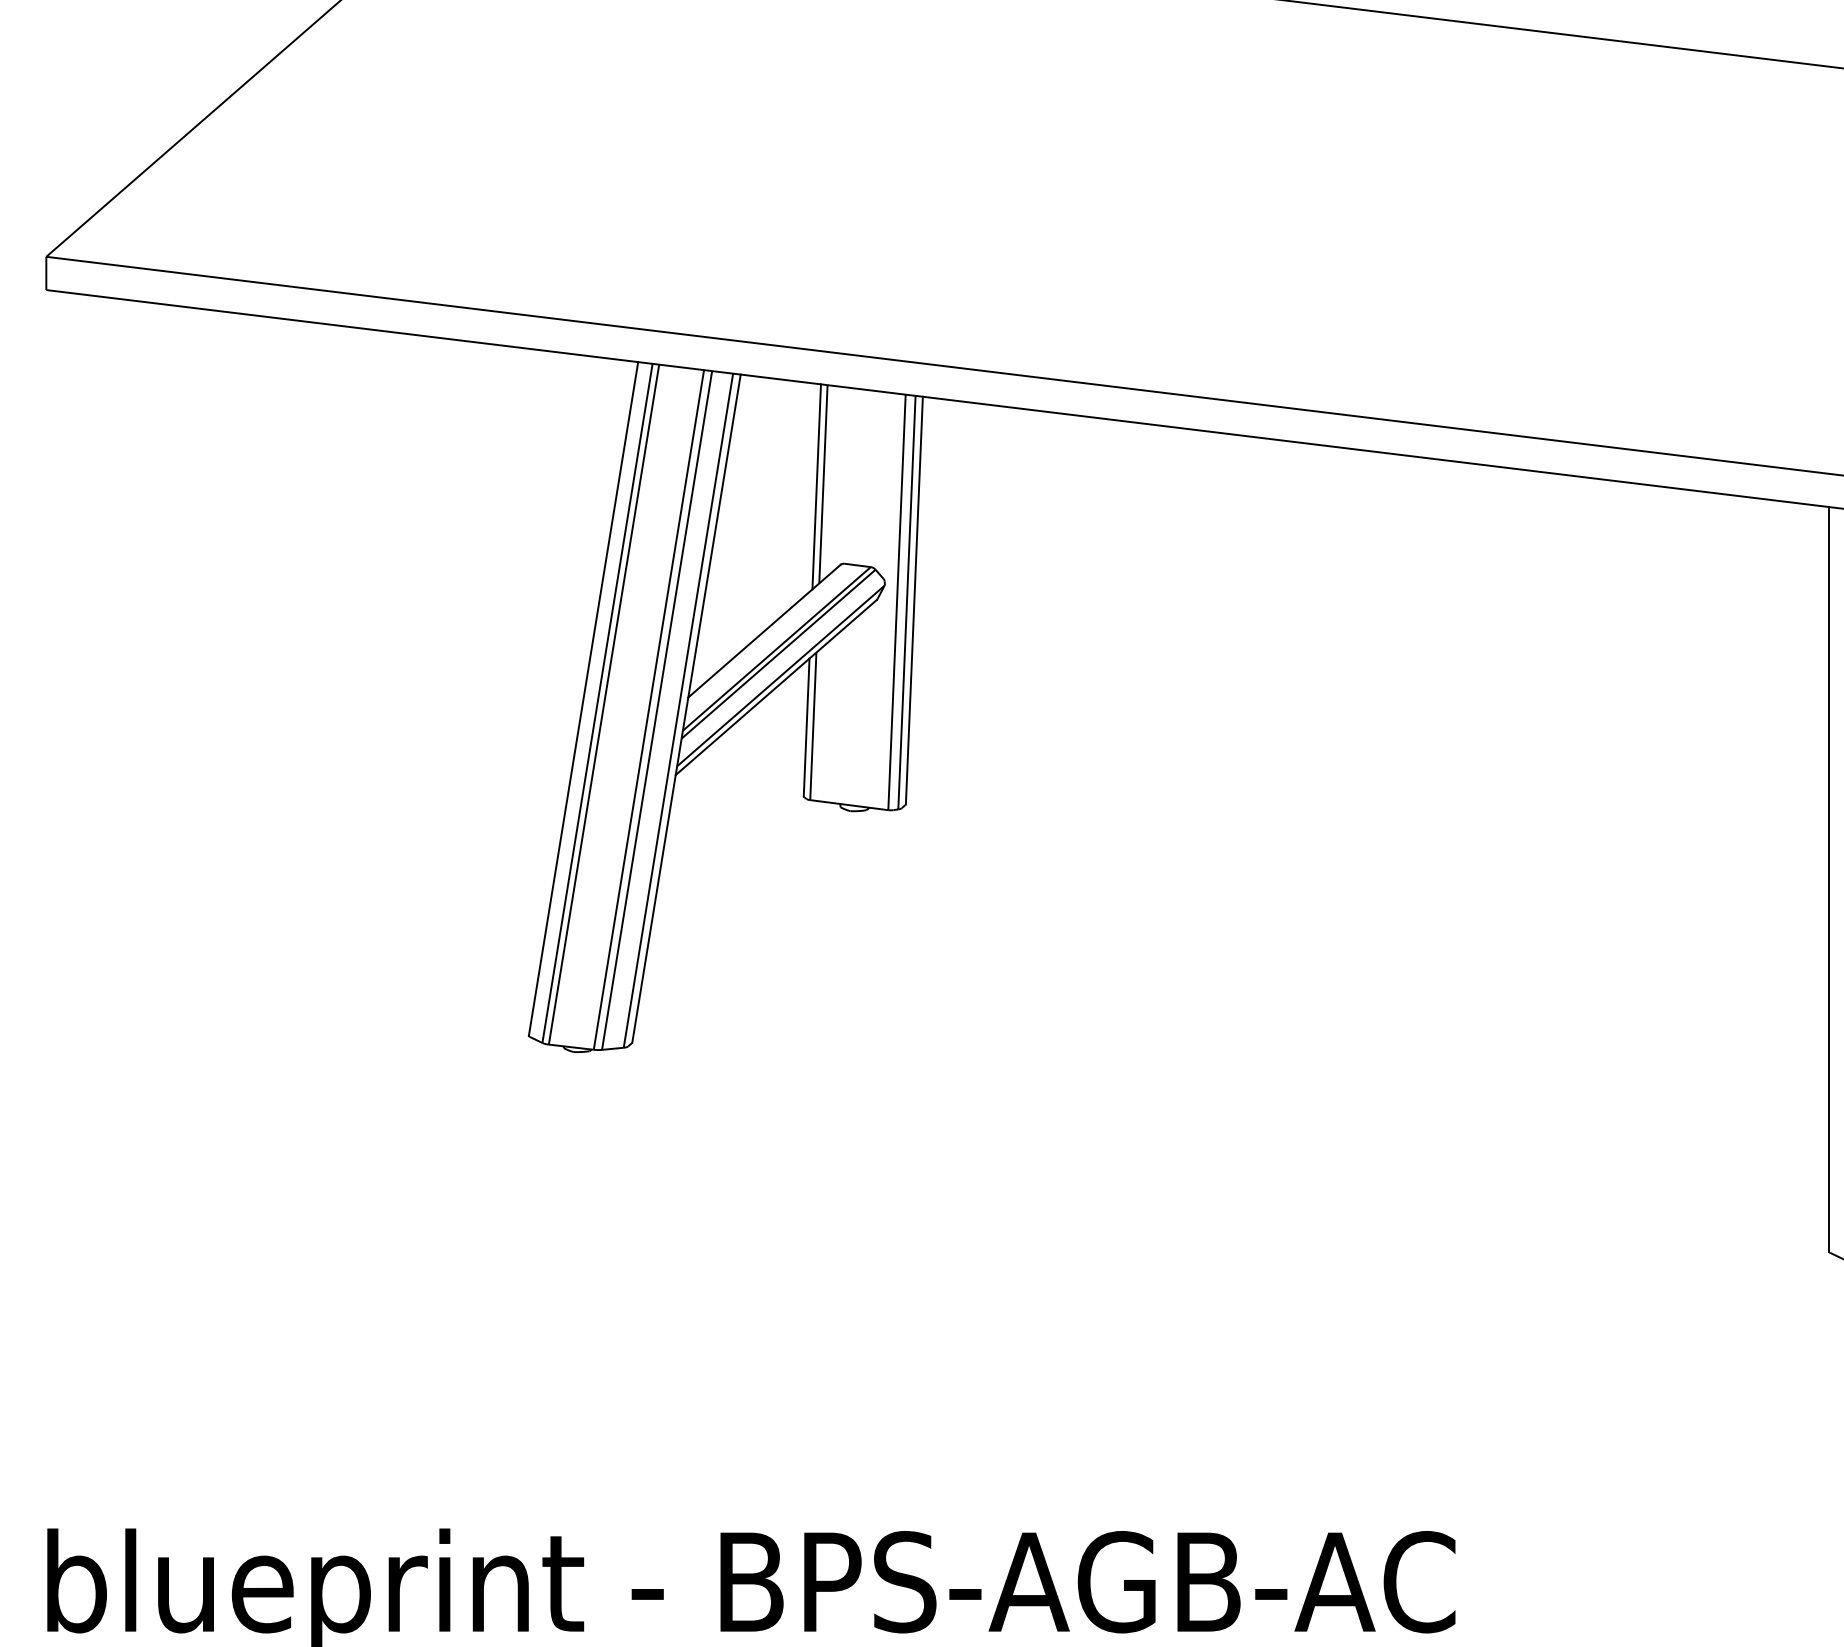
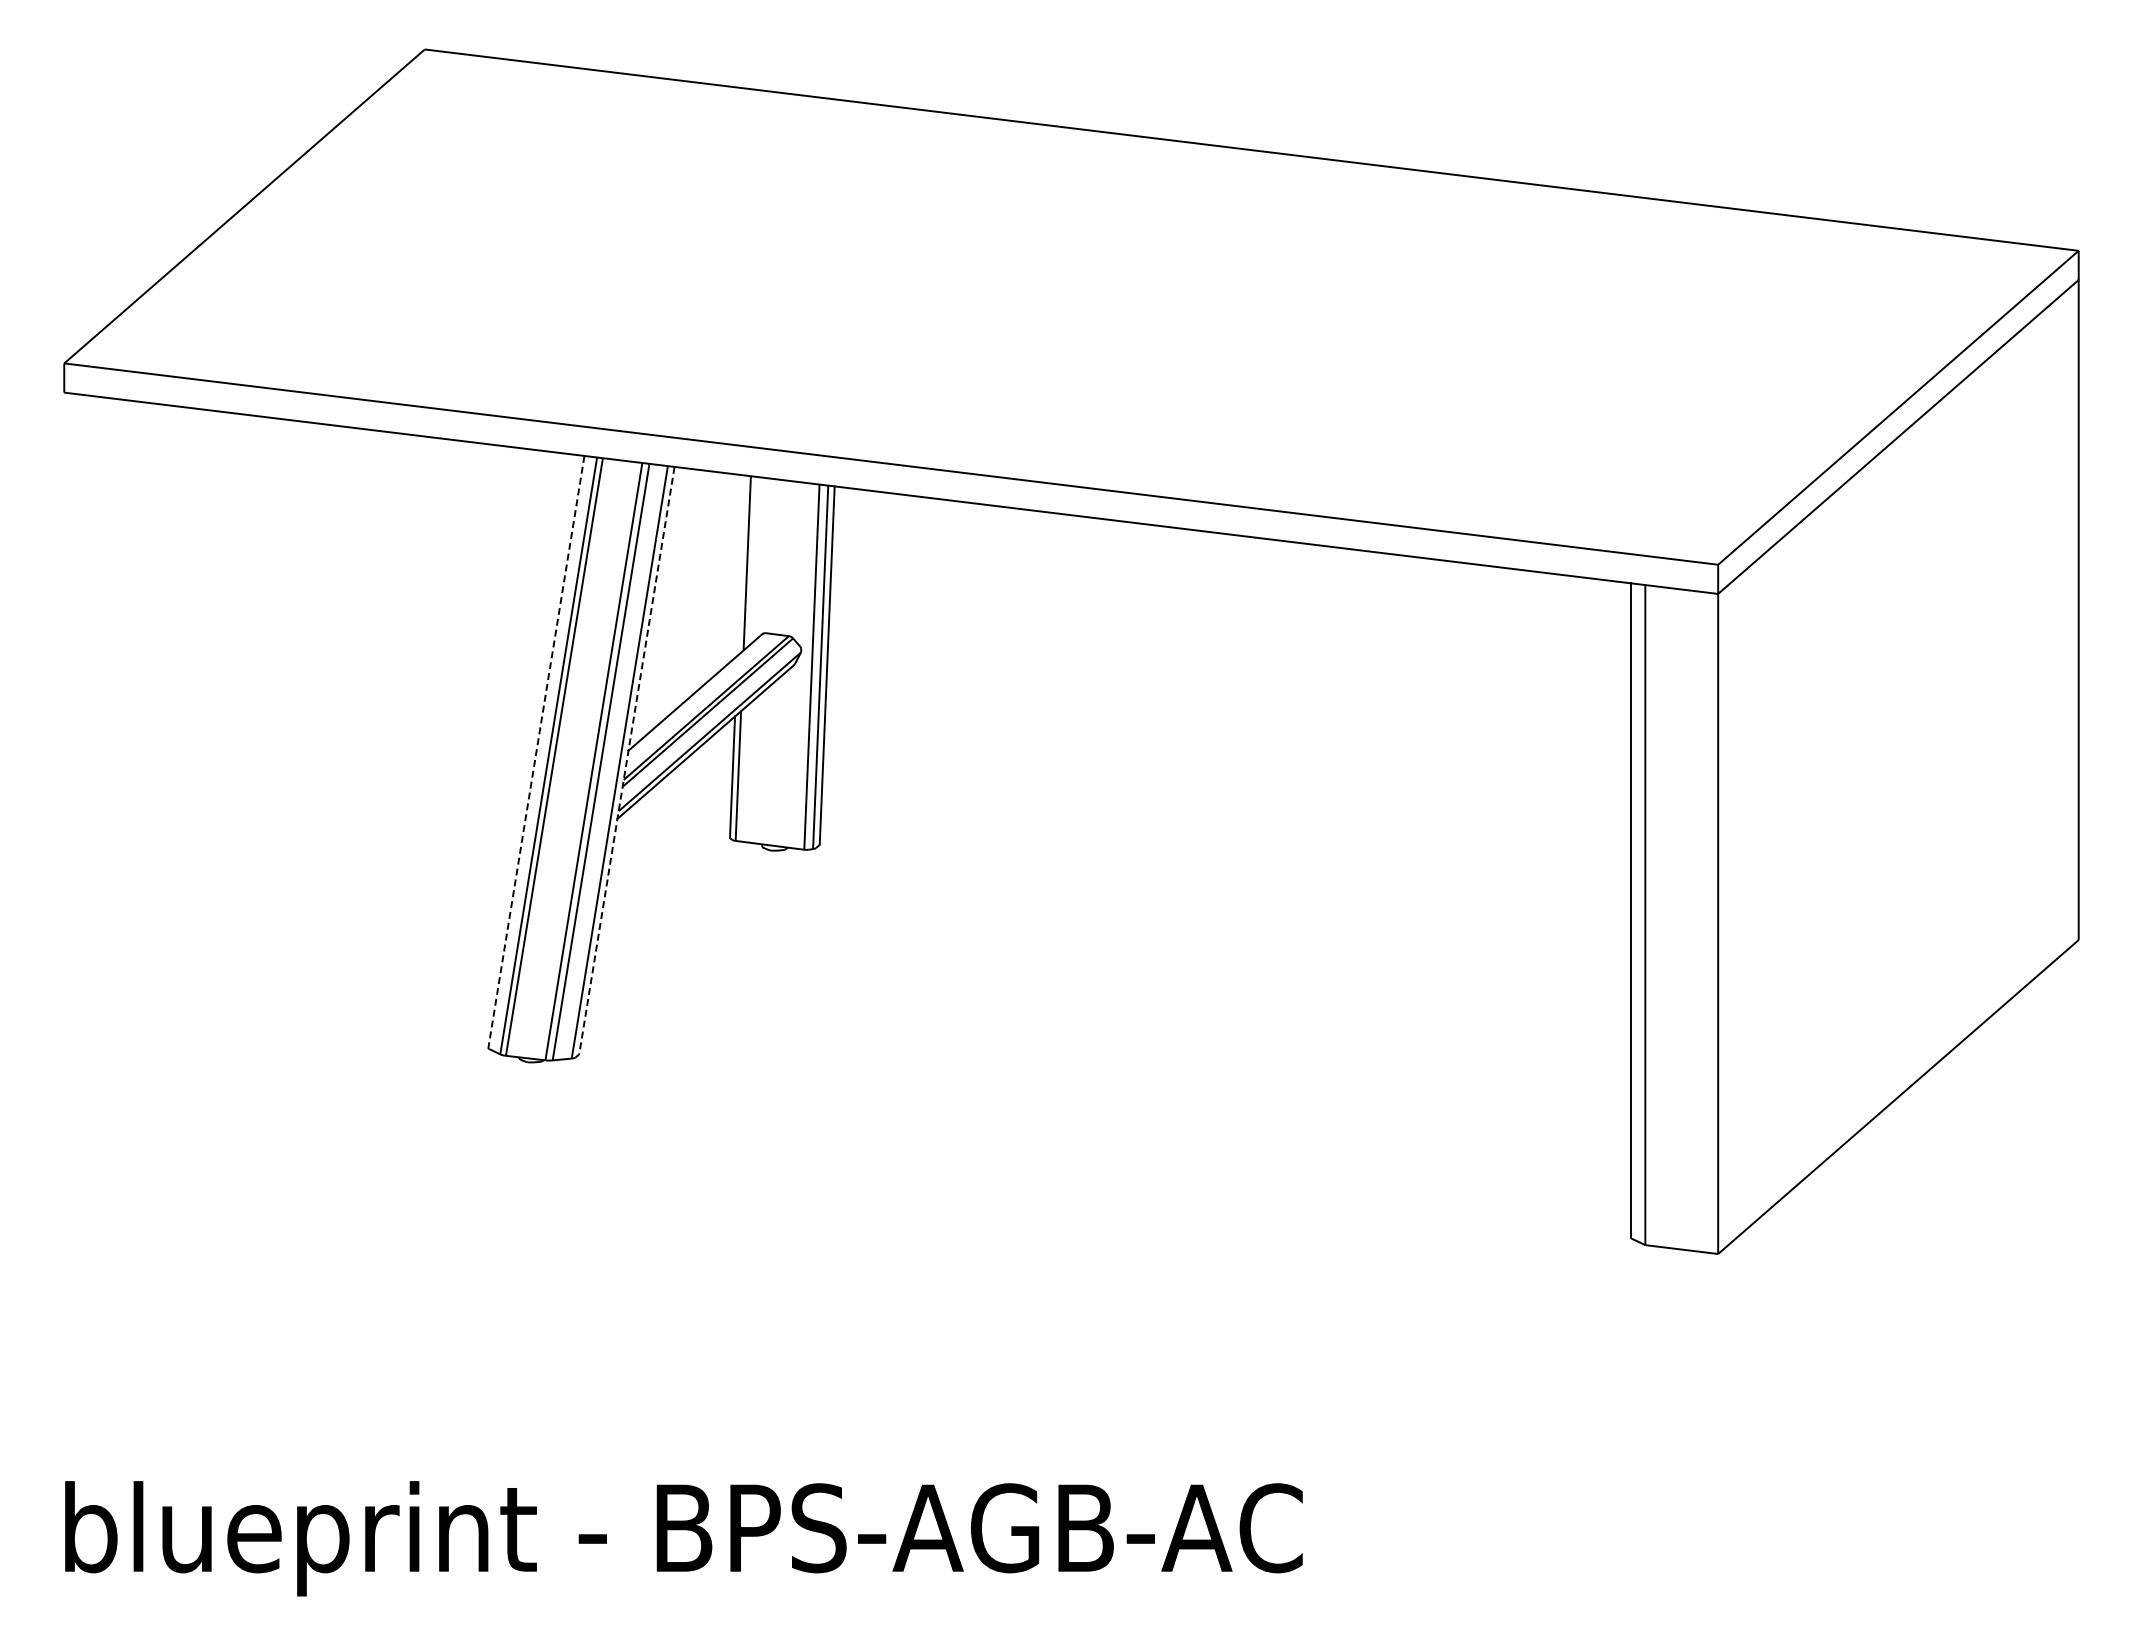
line: (816, 486) -> (741, 565), removed
line: (583, 698) -> (536, 751), solid -> dashed
line: (686, 708) -> (626, 760), solid -> dashed

